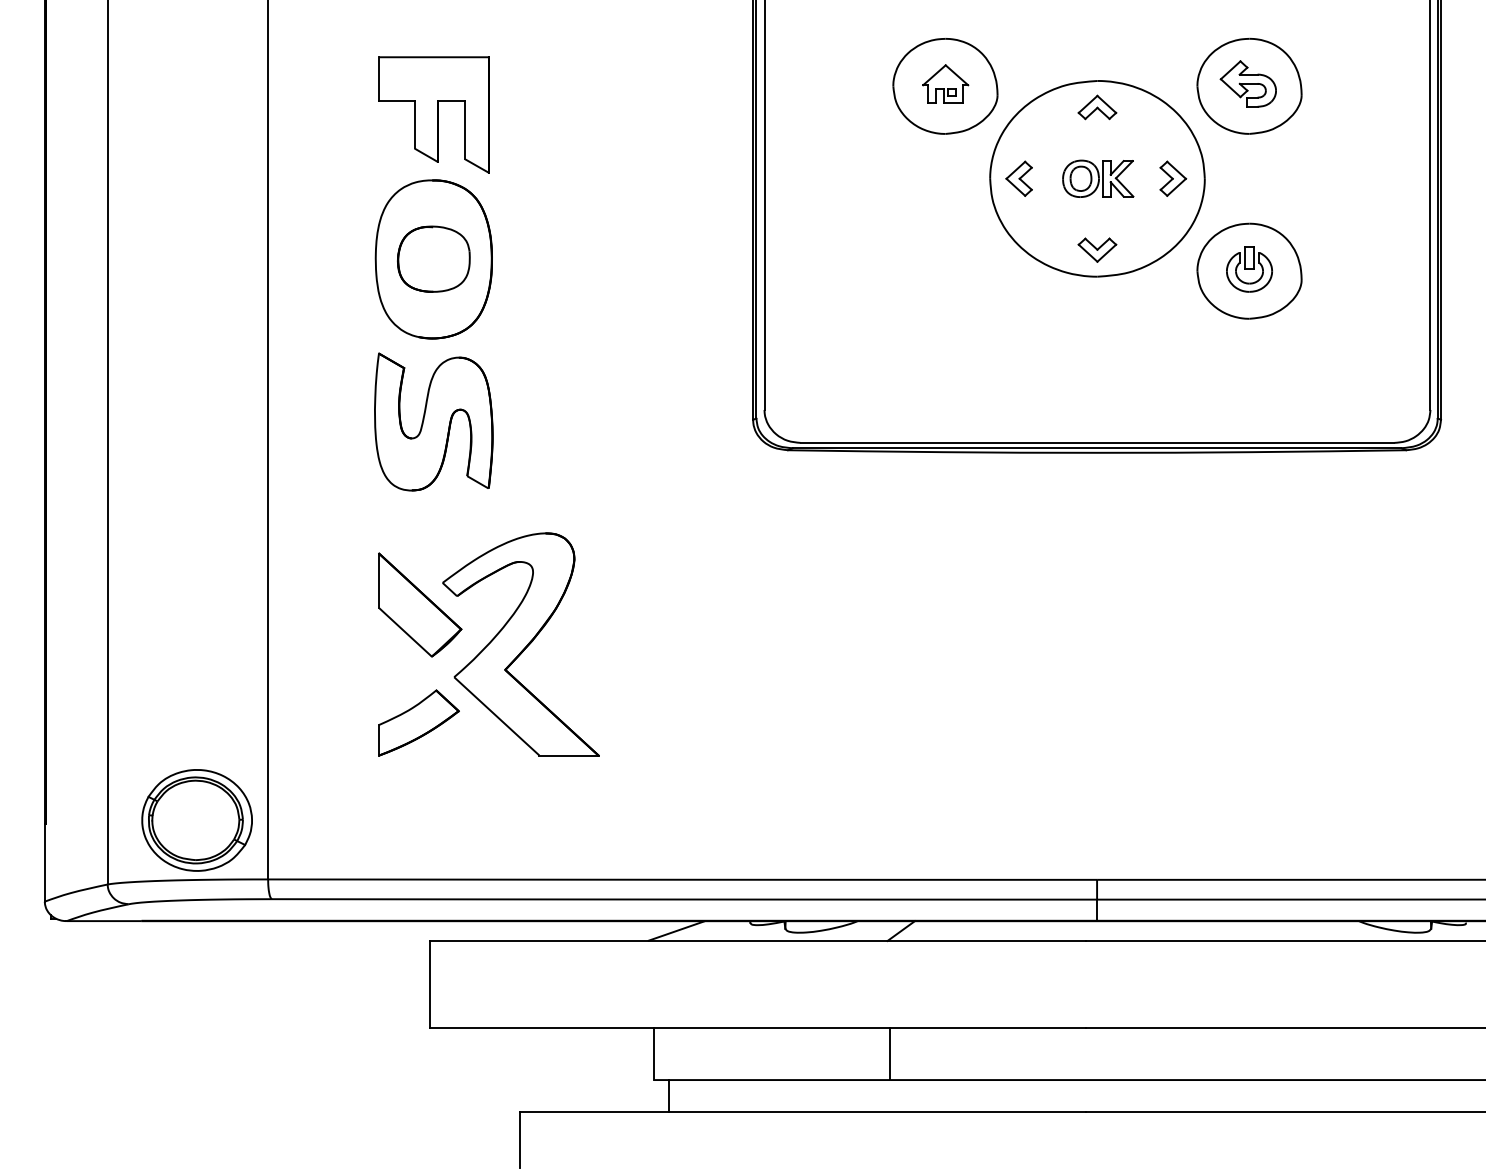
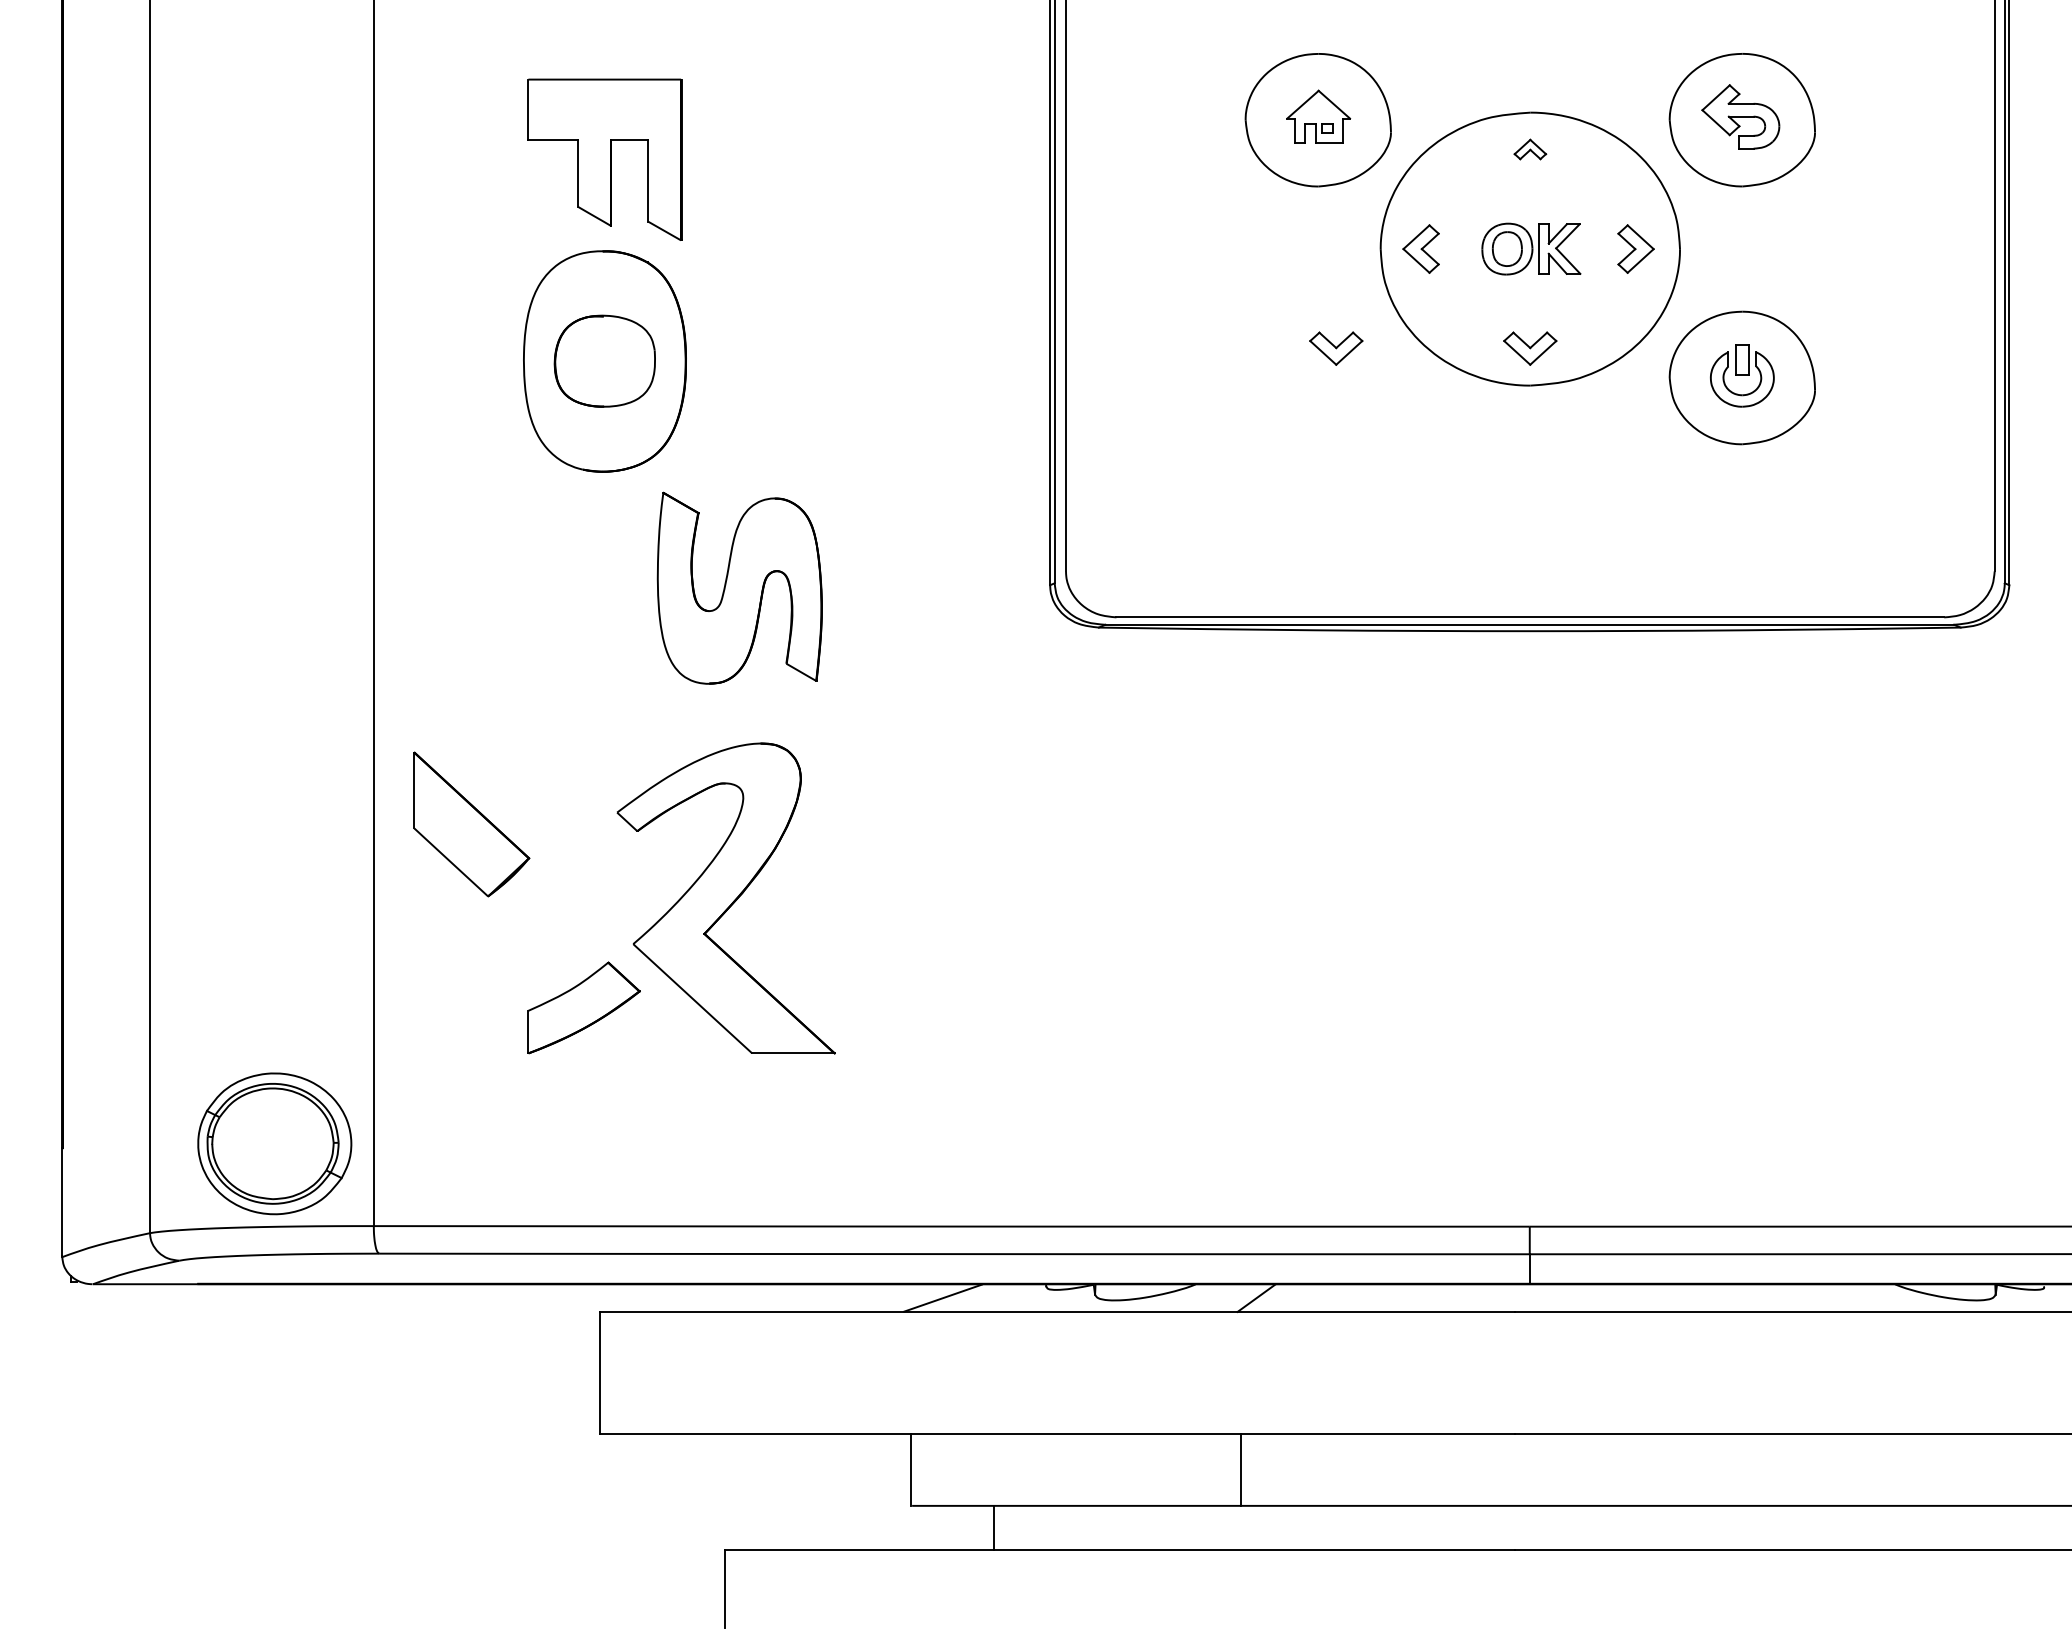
part: (1097, 107) -> (1530, 149), size x0.6
part: (958, 250) -> (1336, 348), added
part: (433, 421) -> (739, 587), moved
part: (419, 605) -> (471, 824), moved
line: (668, 1095) -> (993, 1527), moved

